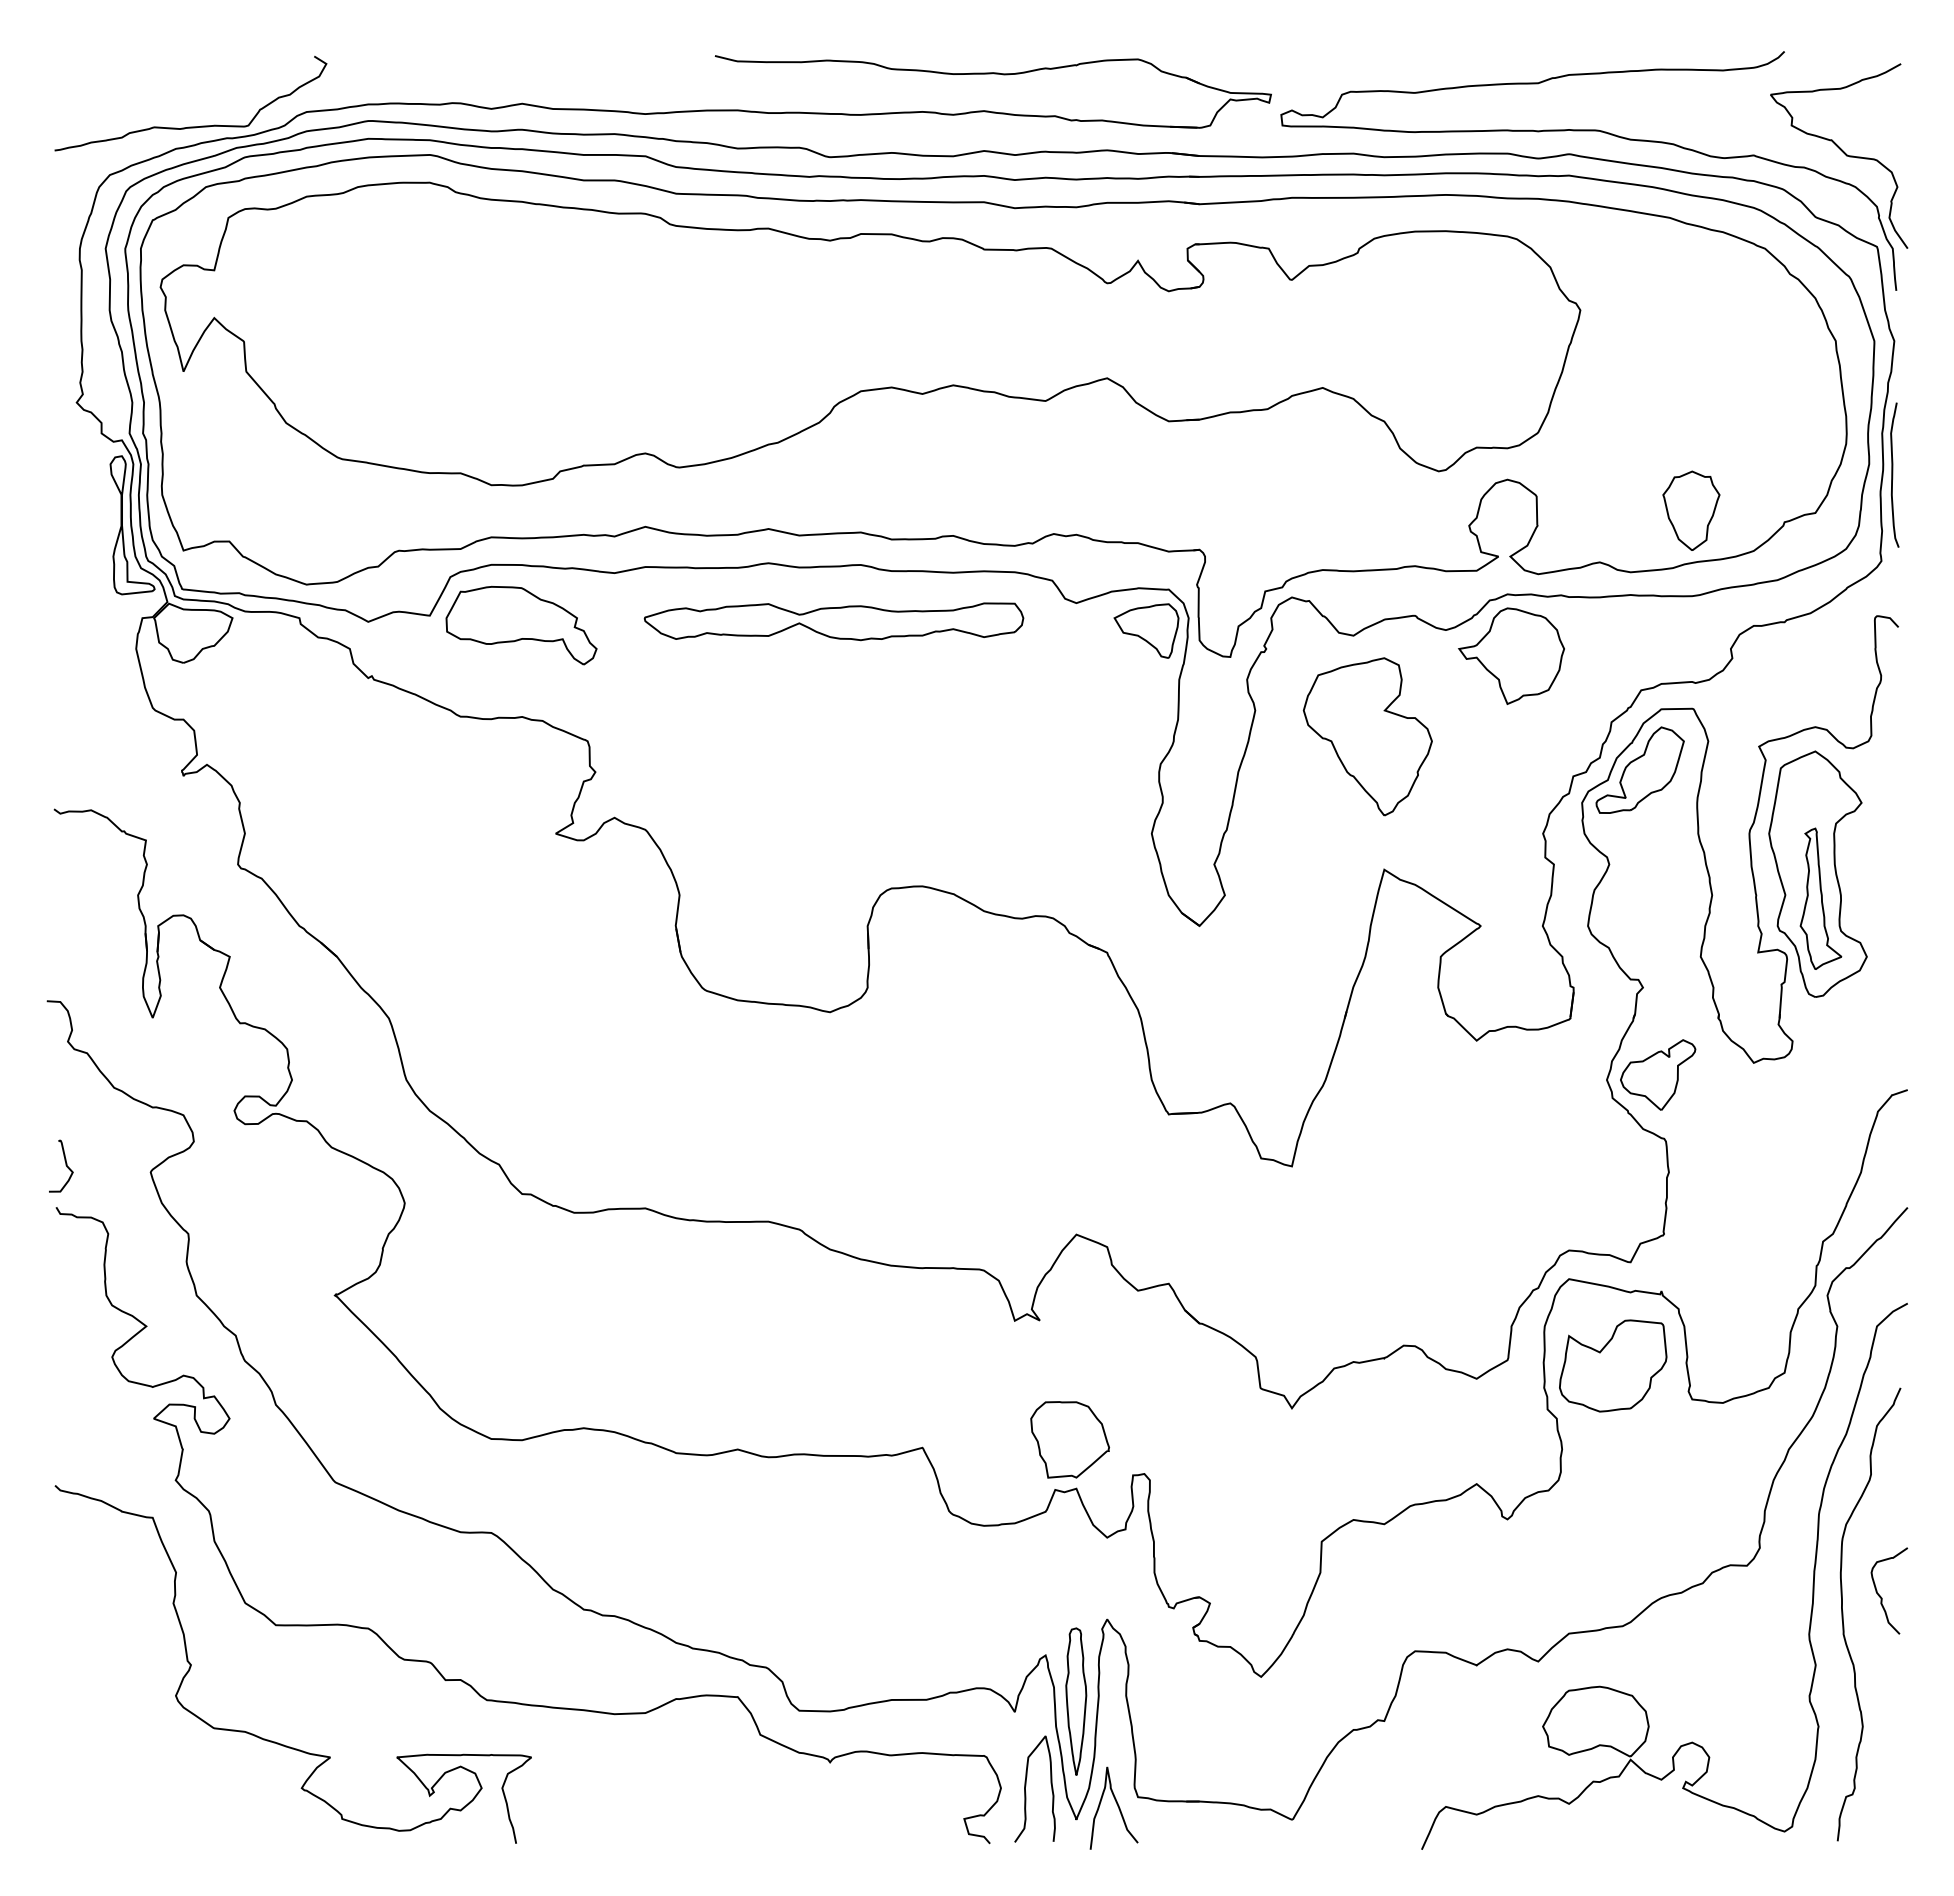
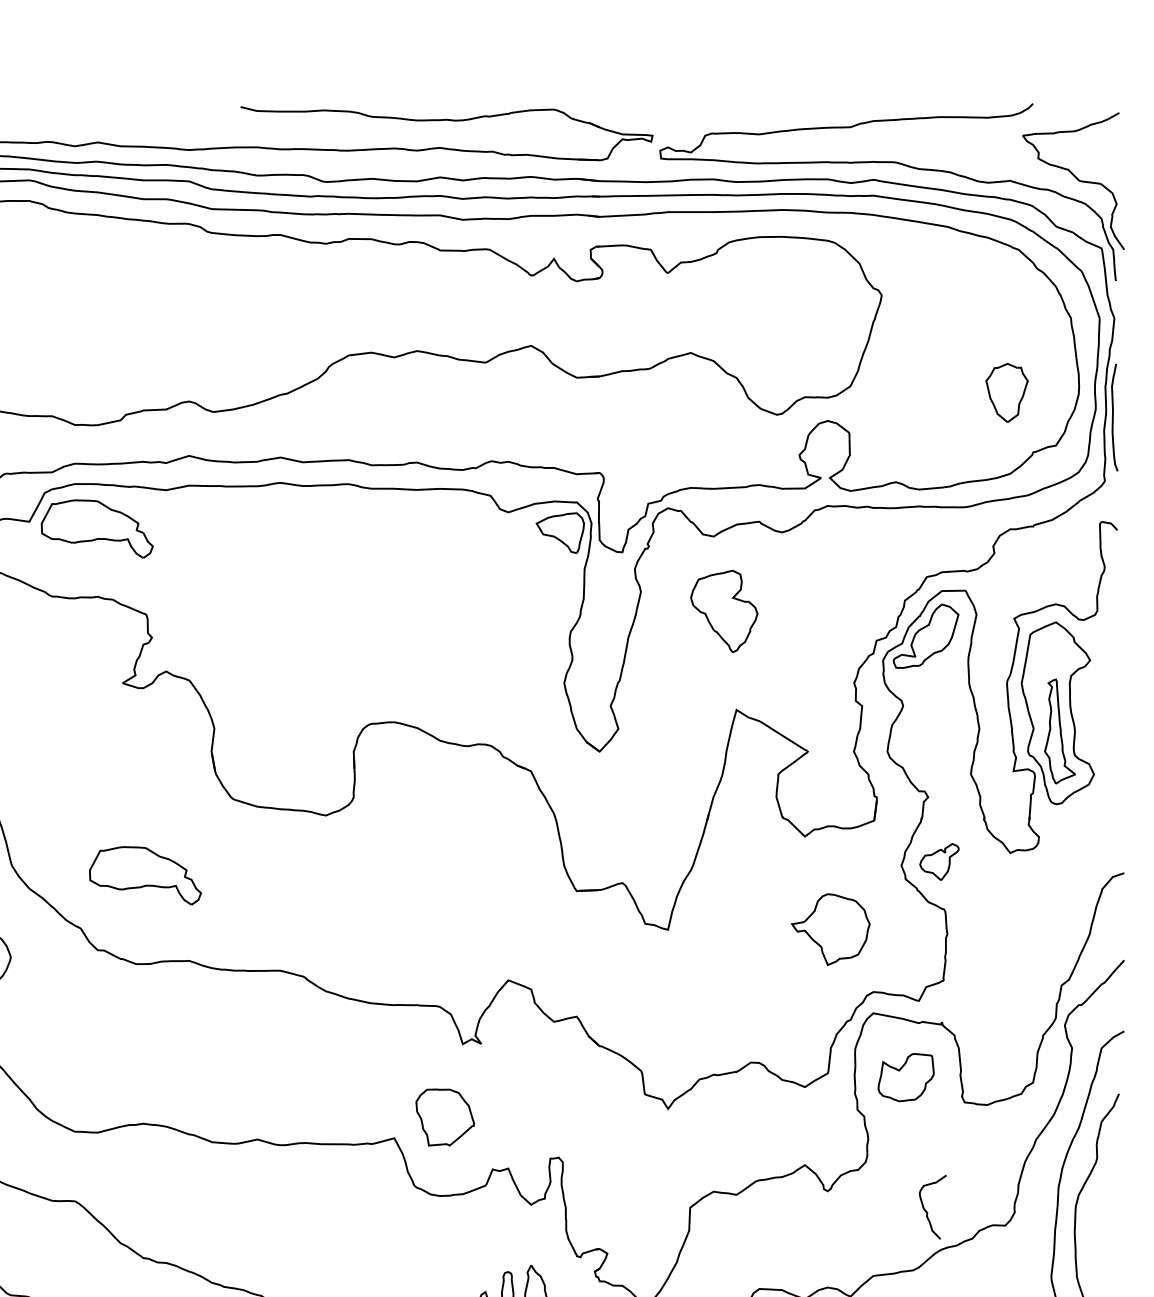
part: (1691, 510) -> (1007, 392), moved
part: (833, 621) -> (328, 526), removed
part: (1511, 655) -> (830, 929), moved
part: (1367, 736) -> (724, 611), size x0.7
part: (1658, 1074) -> (939, 861), size x0.7
part: (586, 1093) -> (145, 875), added
part: (1613, 1365) -> (906, 1077), size x0.7
part: (1069, 1439) -> (444, 1117), moved
curve: (1882, 1597) -> (927, 1212), moved

